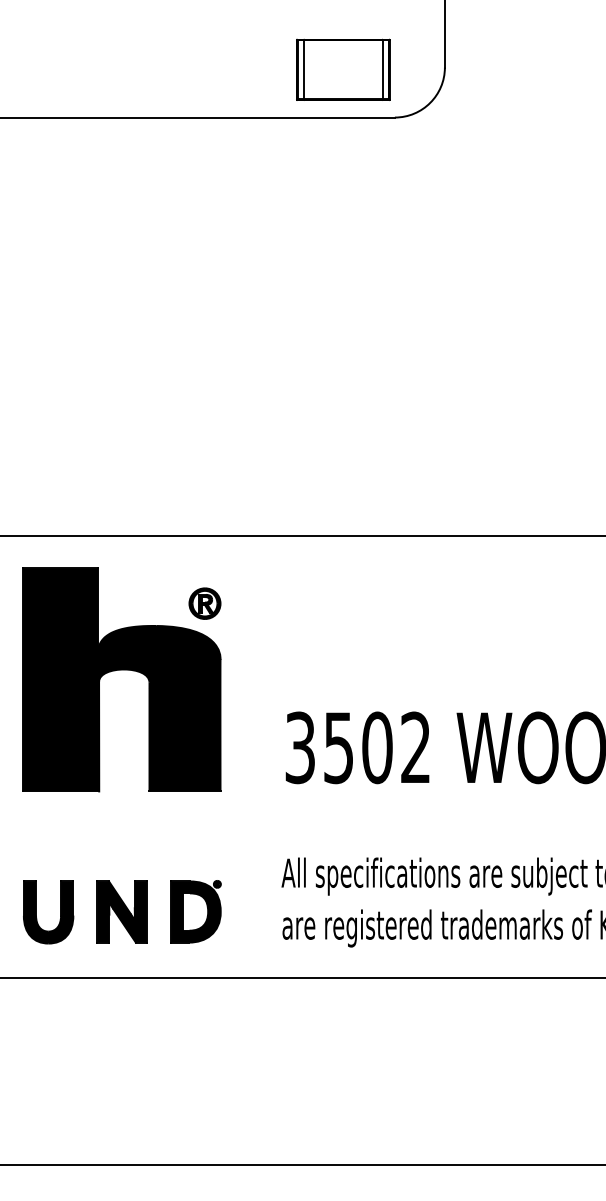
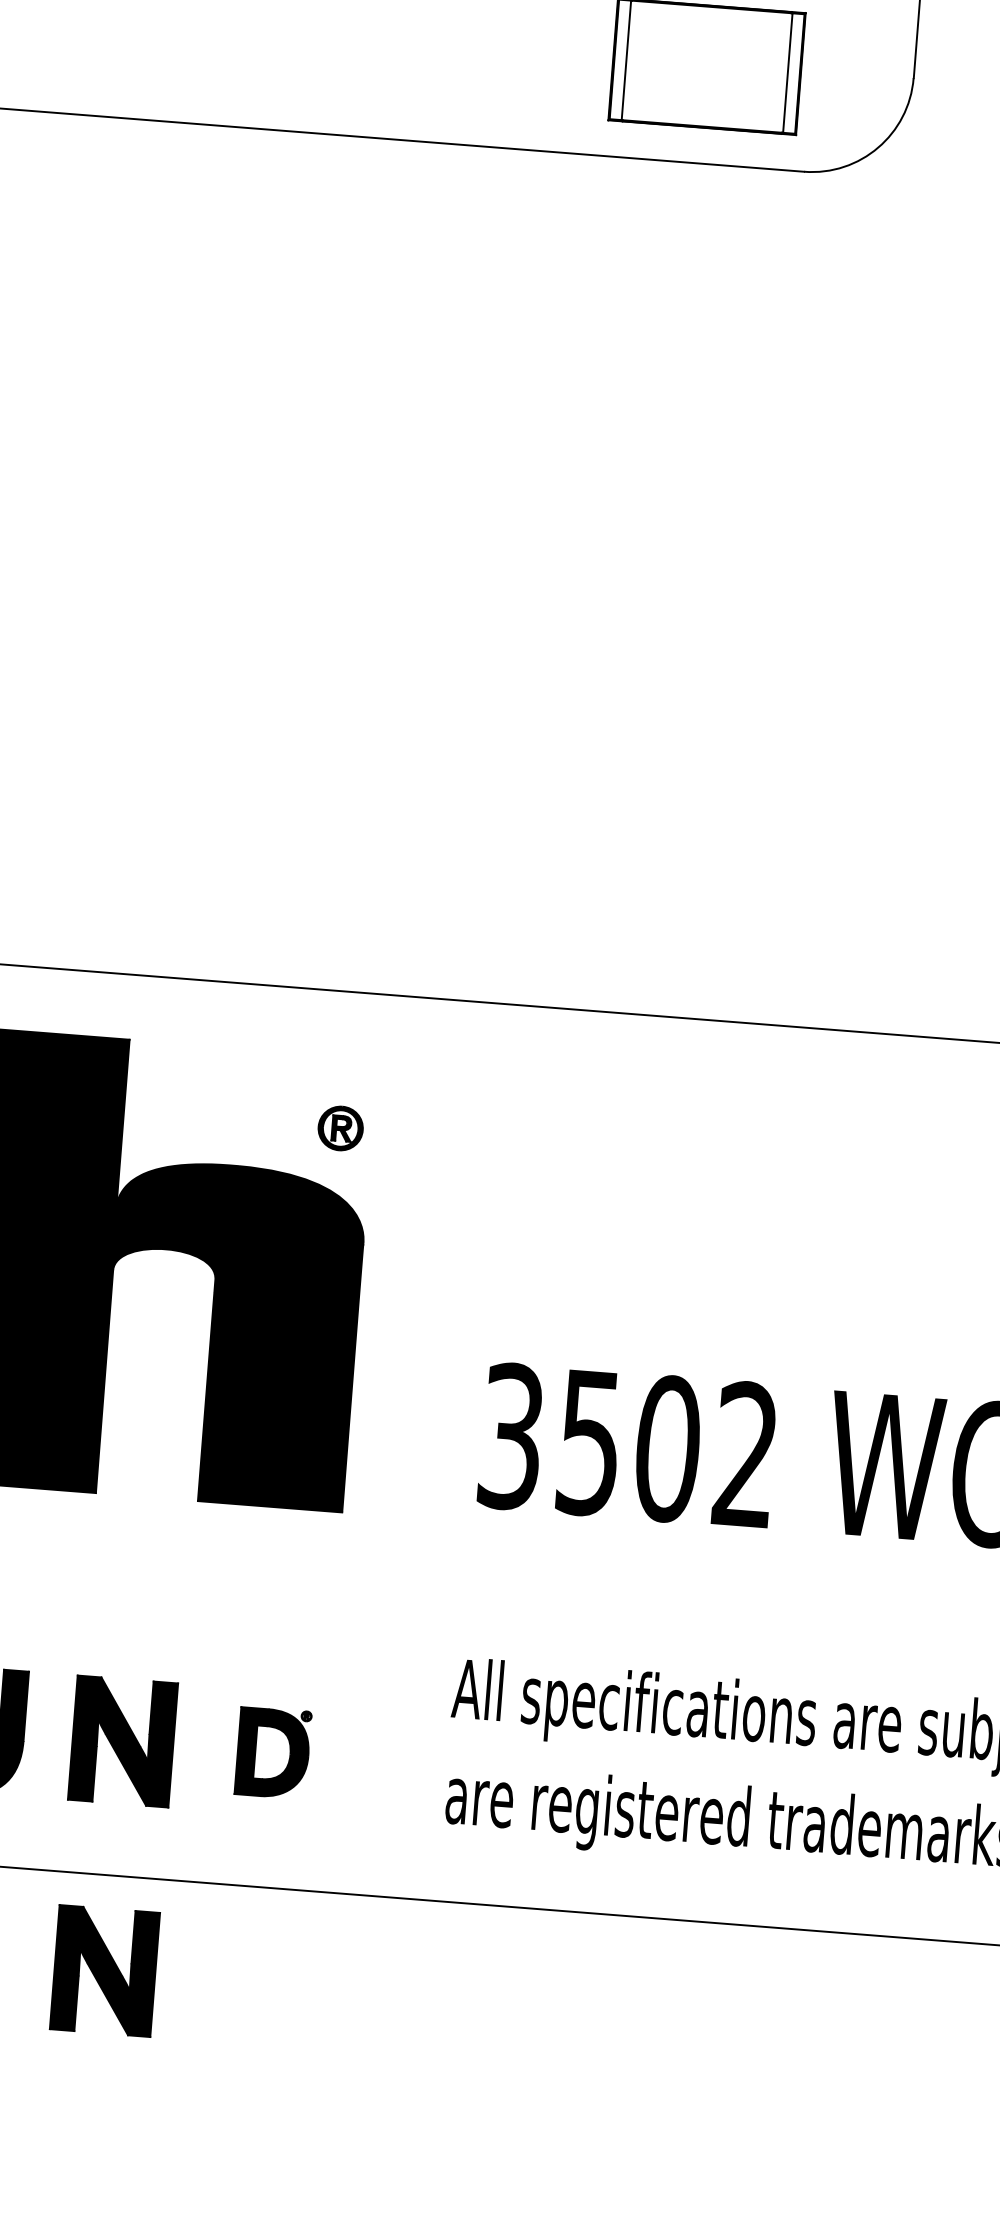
part: (204, 603) -> (339, 1128), size x0.7
part: (195, 911) -> (272, 1752), size x0.7
part: (121, 1024) -> (103, 1969), added

